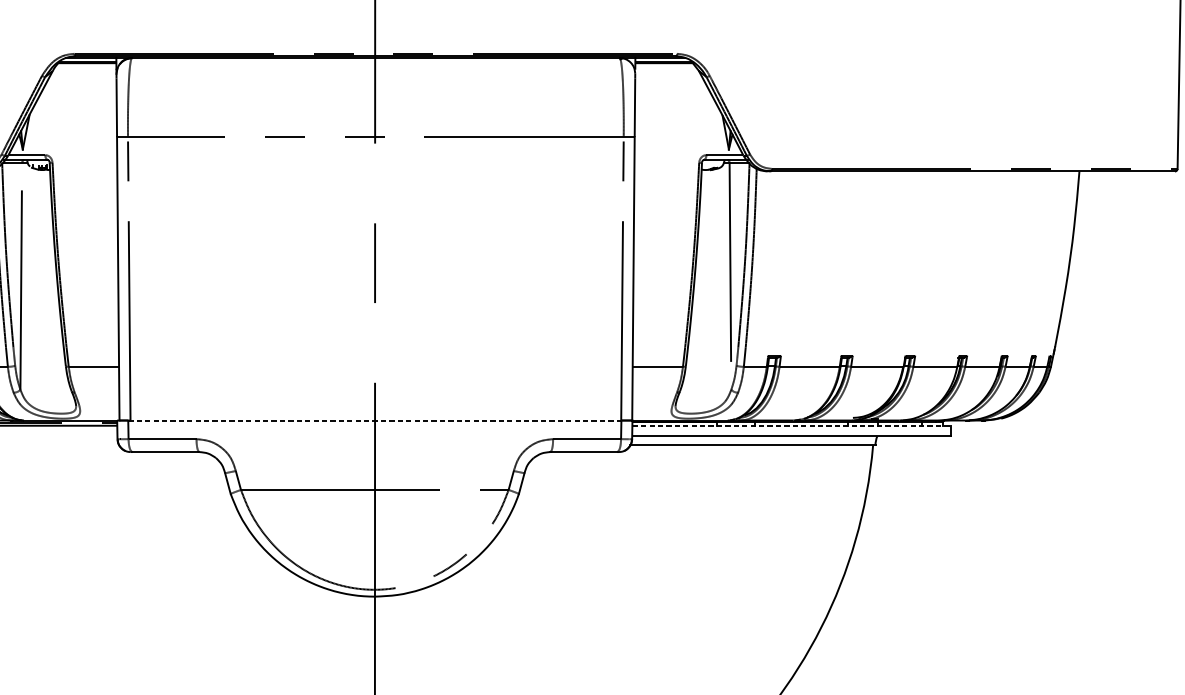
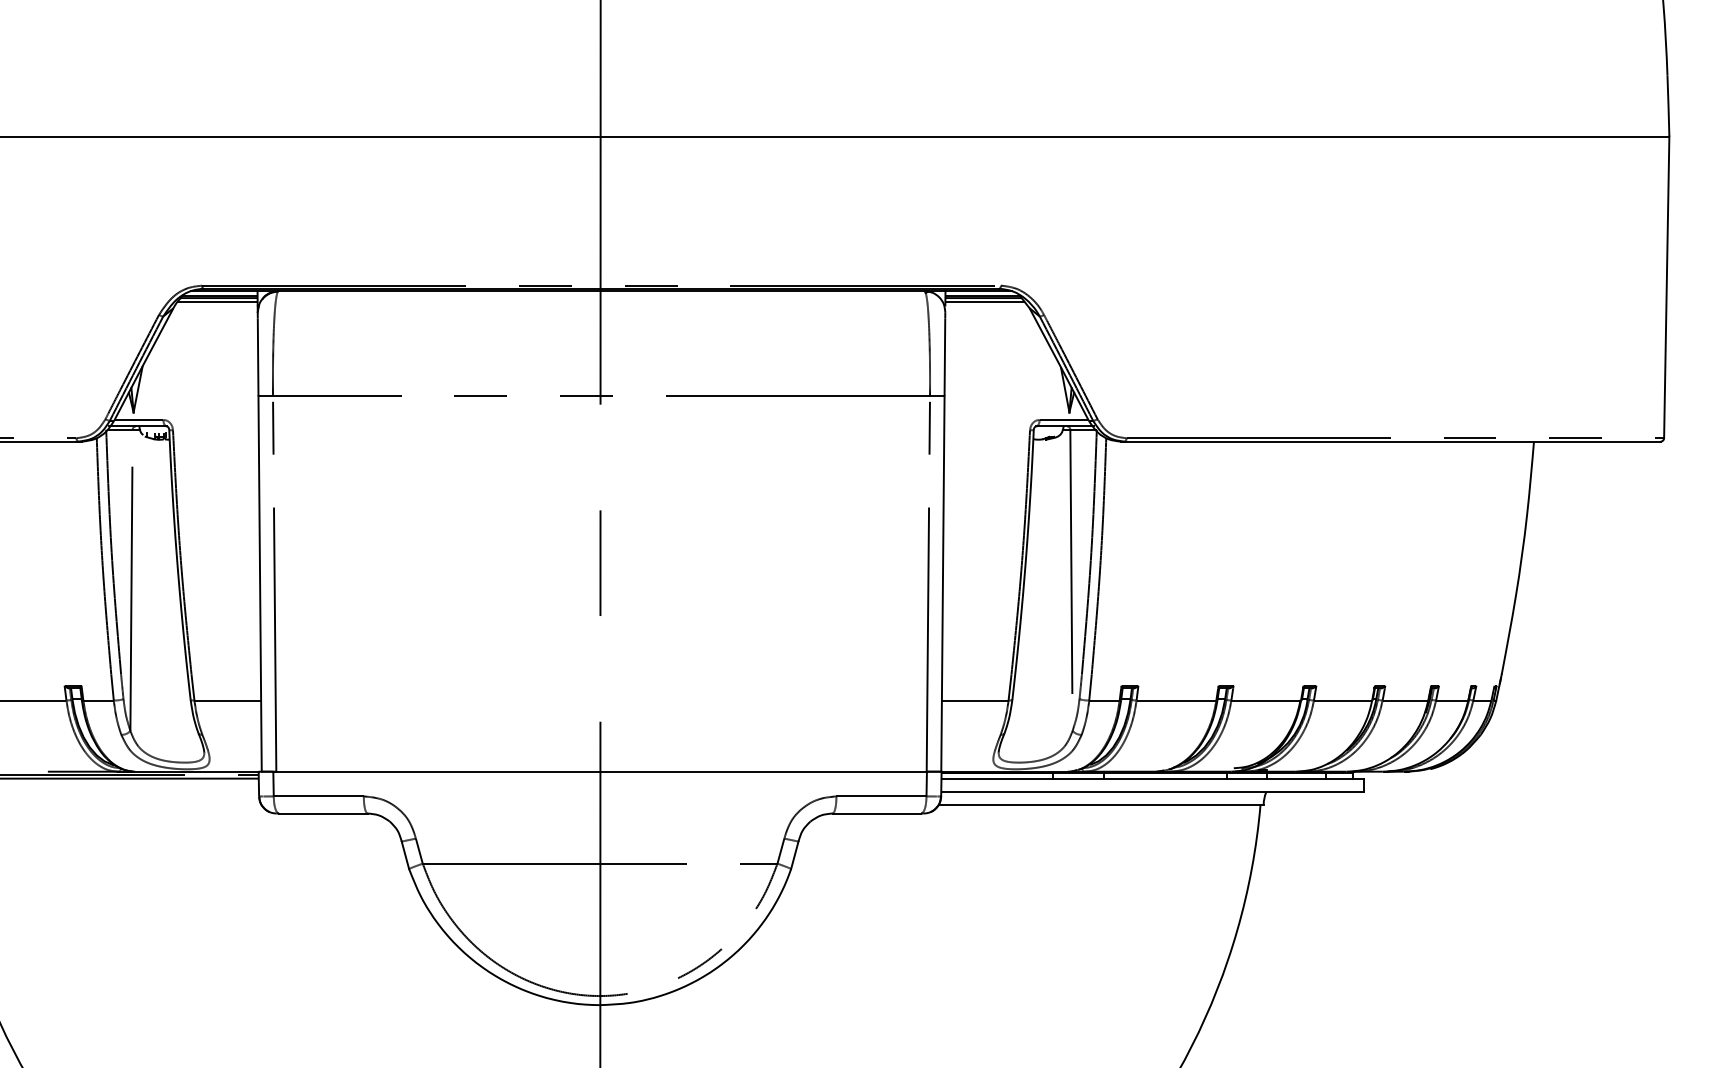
line: (86, 65) -> (217, 301), added
line: (664, 65) -> (984, 301), added
line: (375, 420) -> (600, 771), dashed -> solid
line: (792, 425) -> (1153, 778), dashed -> solid

